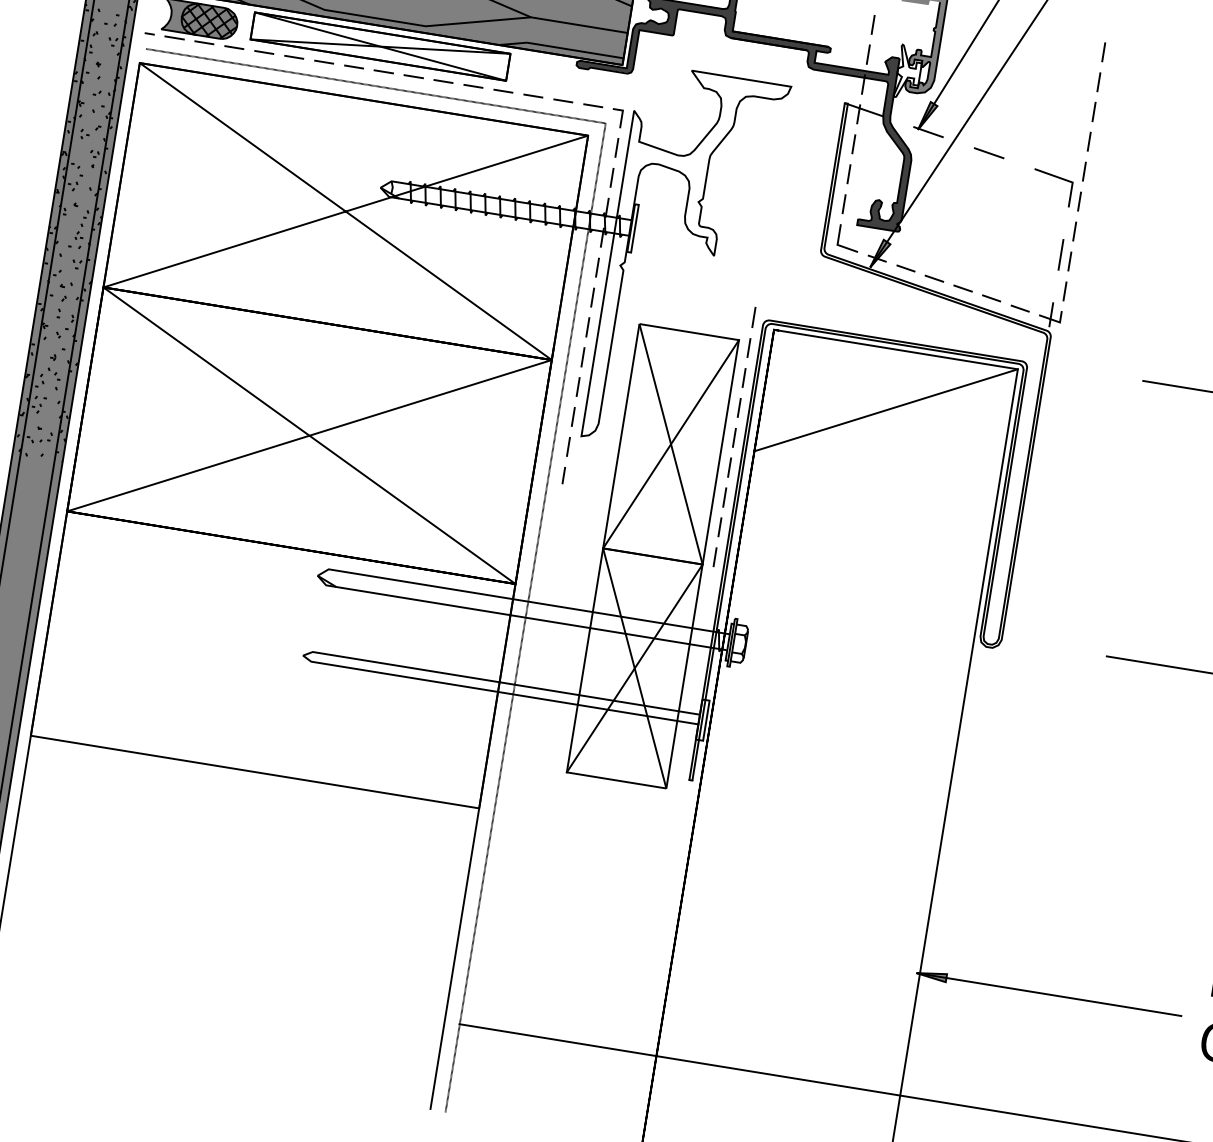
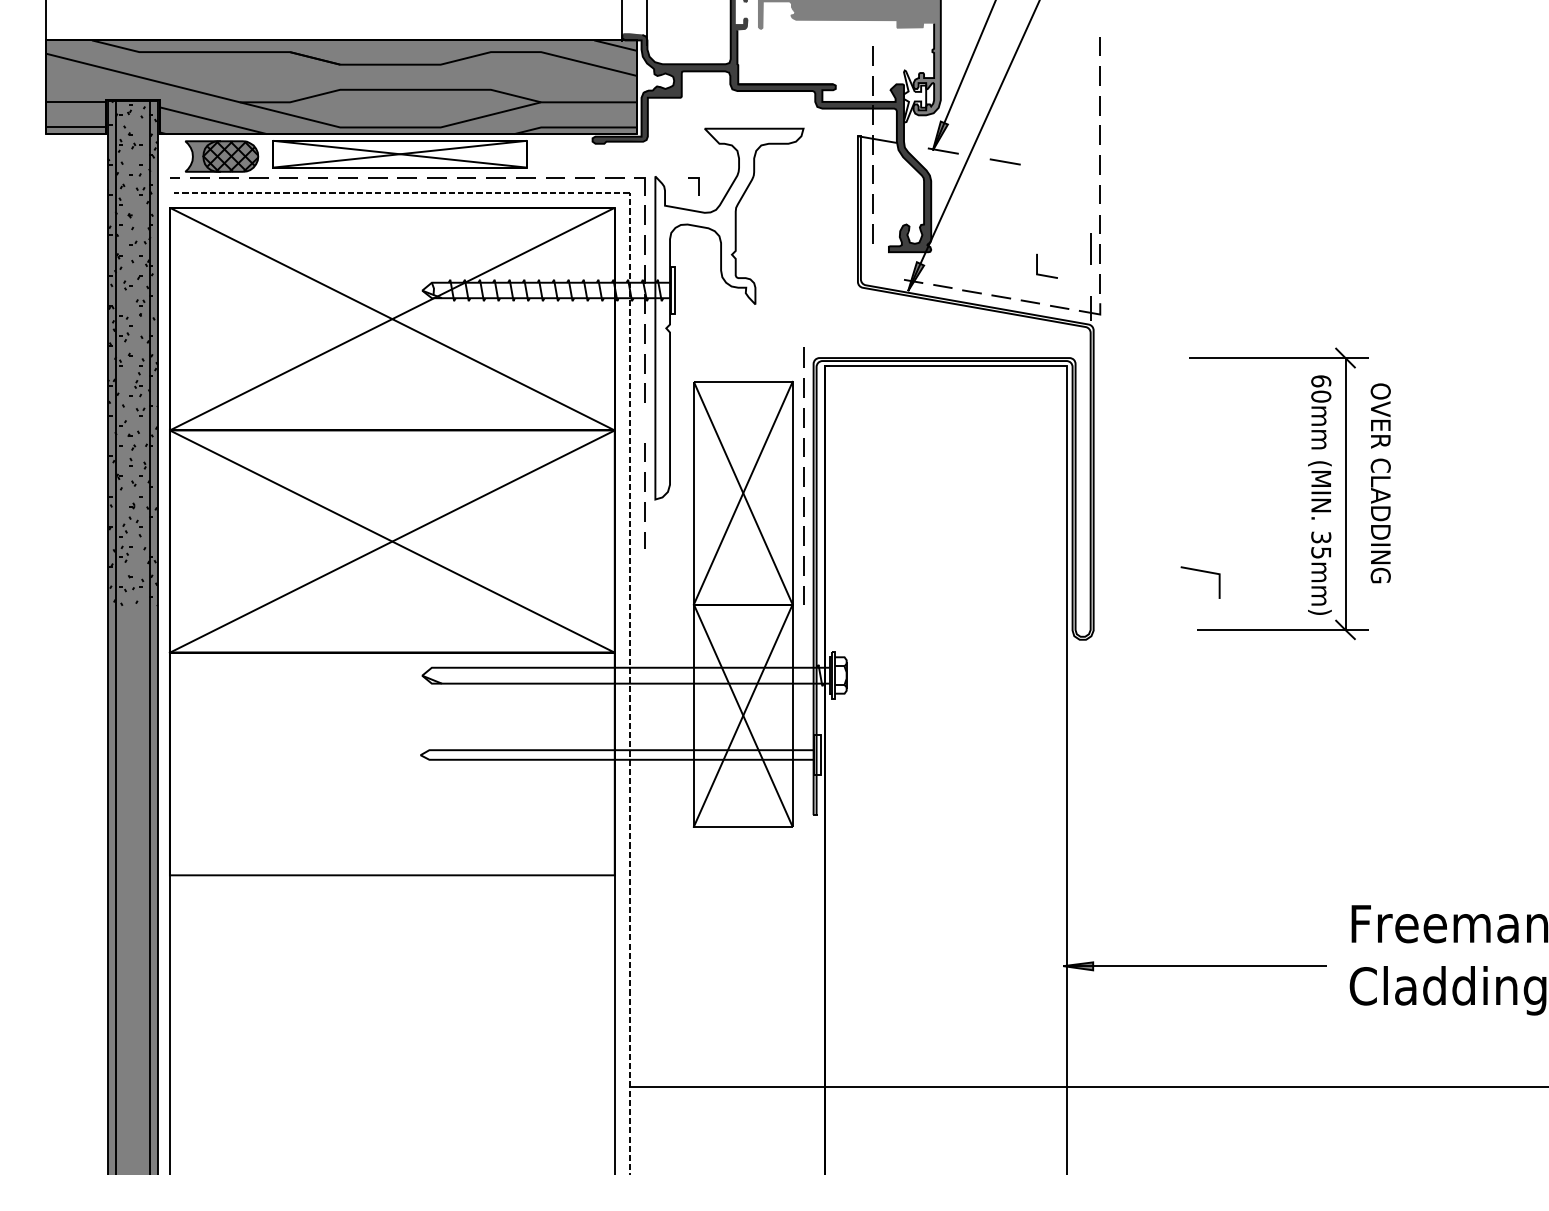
line: (675, 127) -> (698, 186), added
line: (1056, 178) -> (1203, 572), moved
line: (839, 236) -> (1037, 265), moved
line: (583, 356) -> (644, 422), removed
line: (885, 410) -> (945, 426), removed

